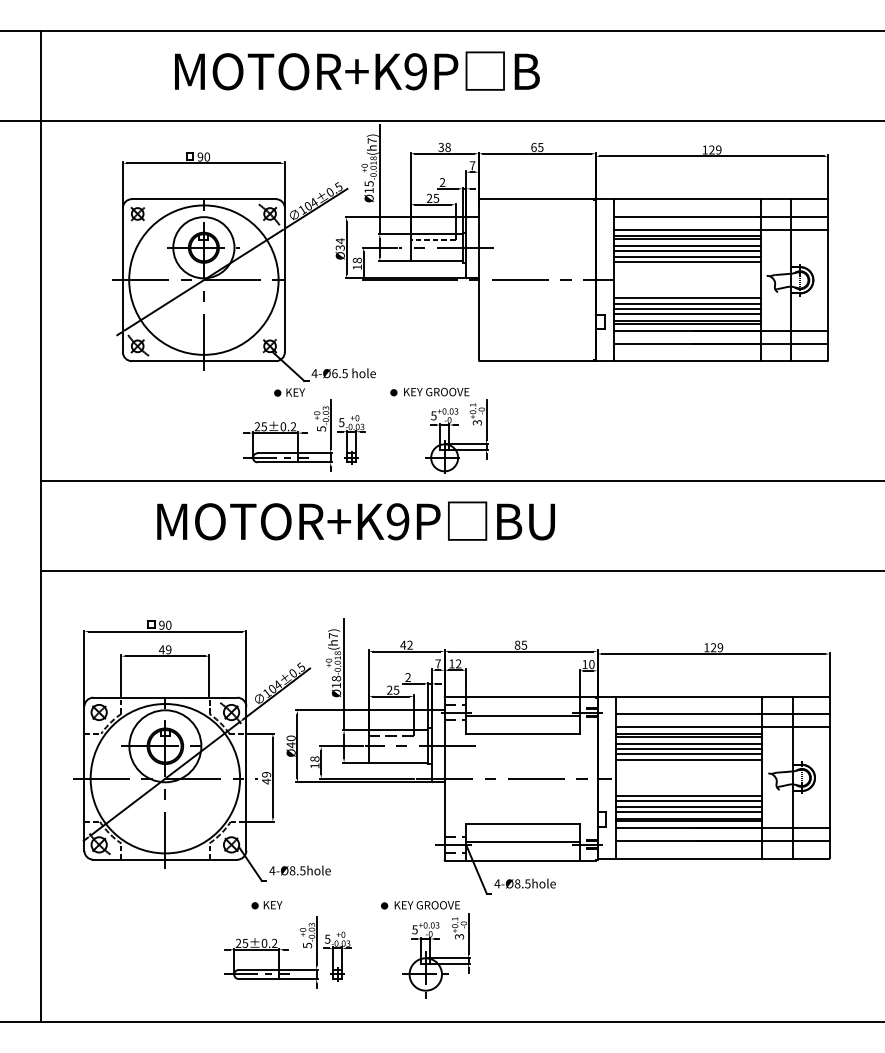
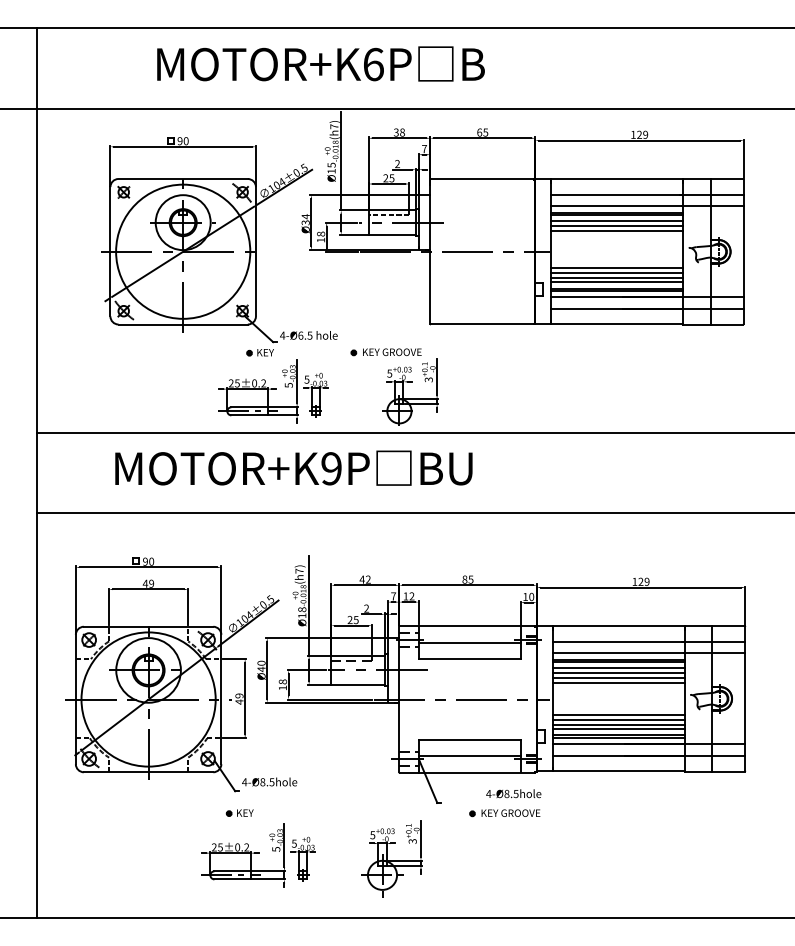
text: (415, 71) -> (373, 64), MOTOR+K9P -> MOTOR+K6P
line: (687, 262) -> (617, 235), removed
text: (355, 520) -> (293, 467), moved
text: (524, 883) -> (513, 793), moved
part: (420, 905) -> (504, 813), moved

